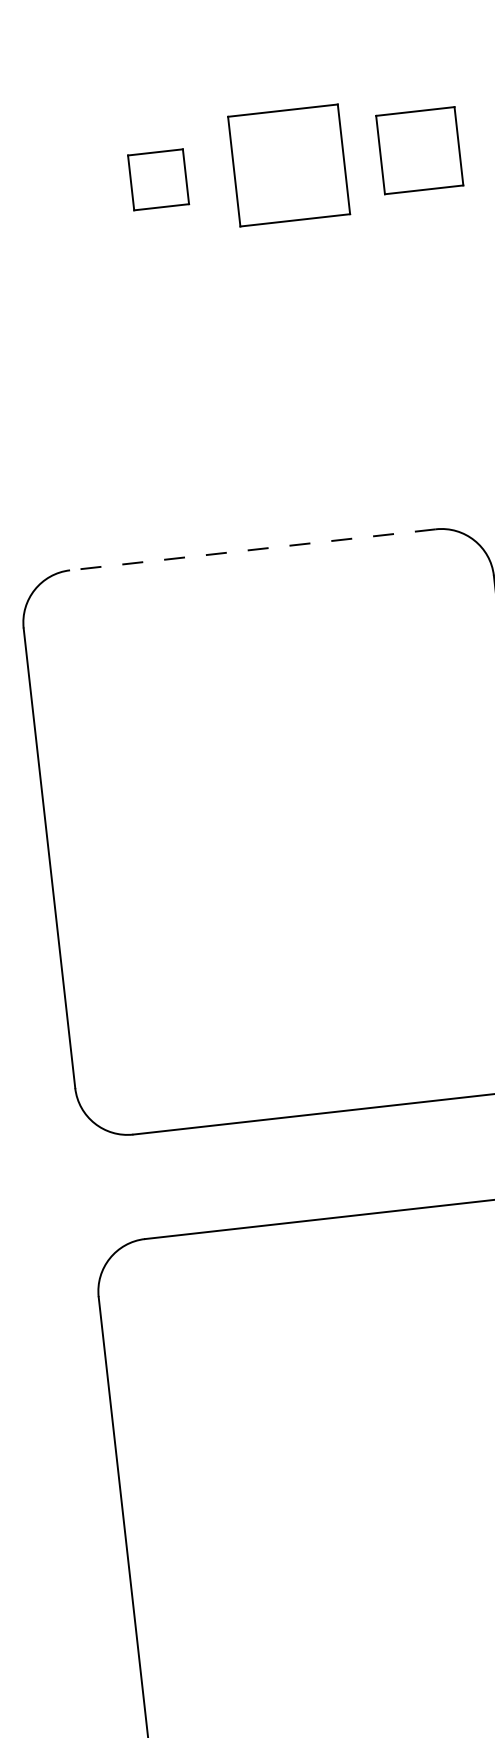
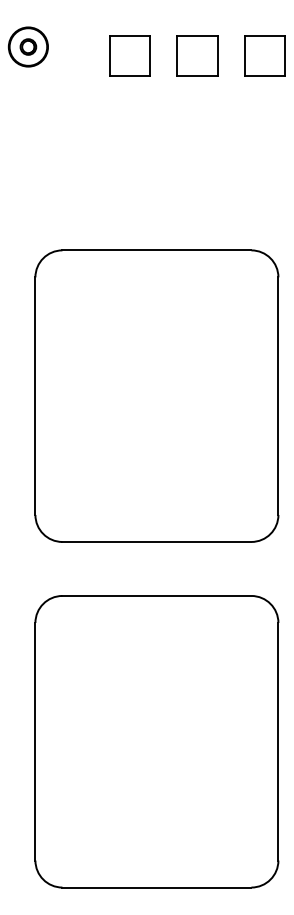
part: (289, 163) -> (197, 55), size x0.71
part: (157, 178) -> (129, 55), size x1.43
line: (252, 550) -> (156, 250), dashed -> solid

